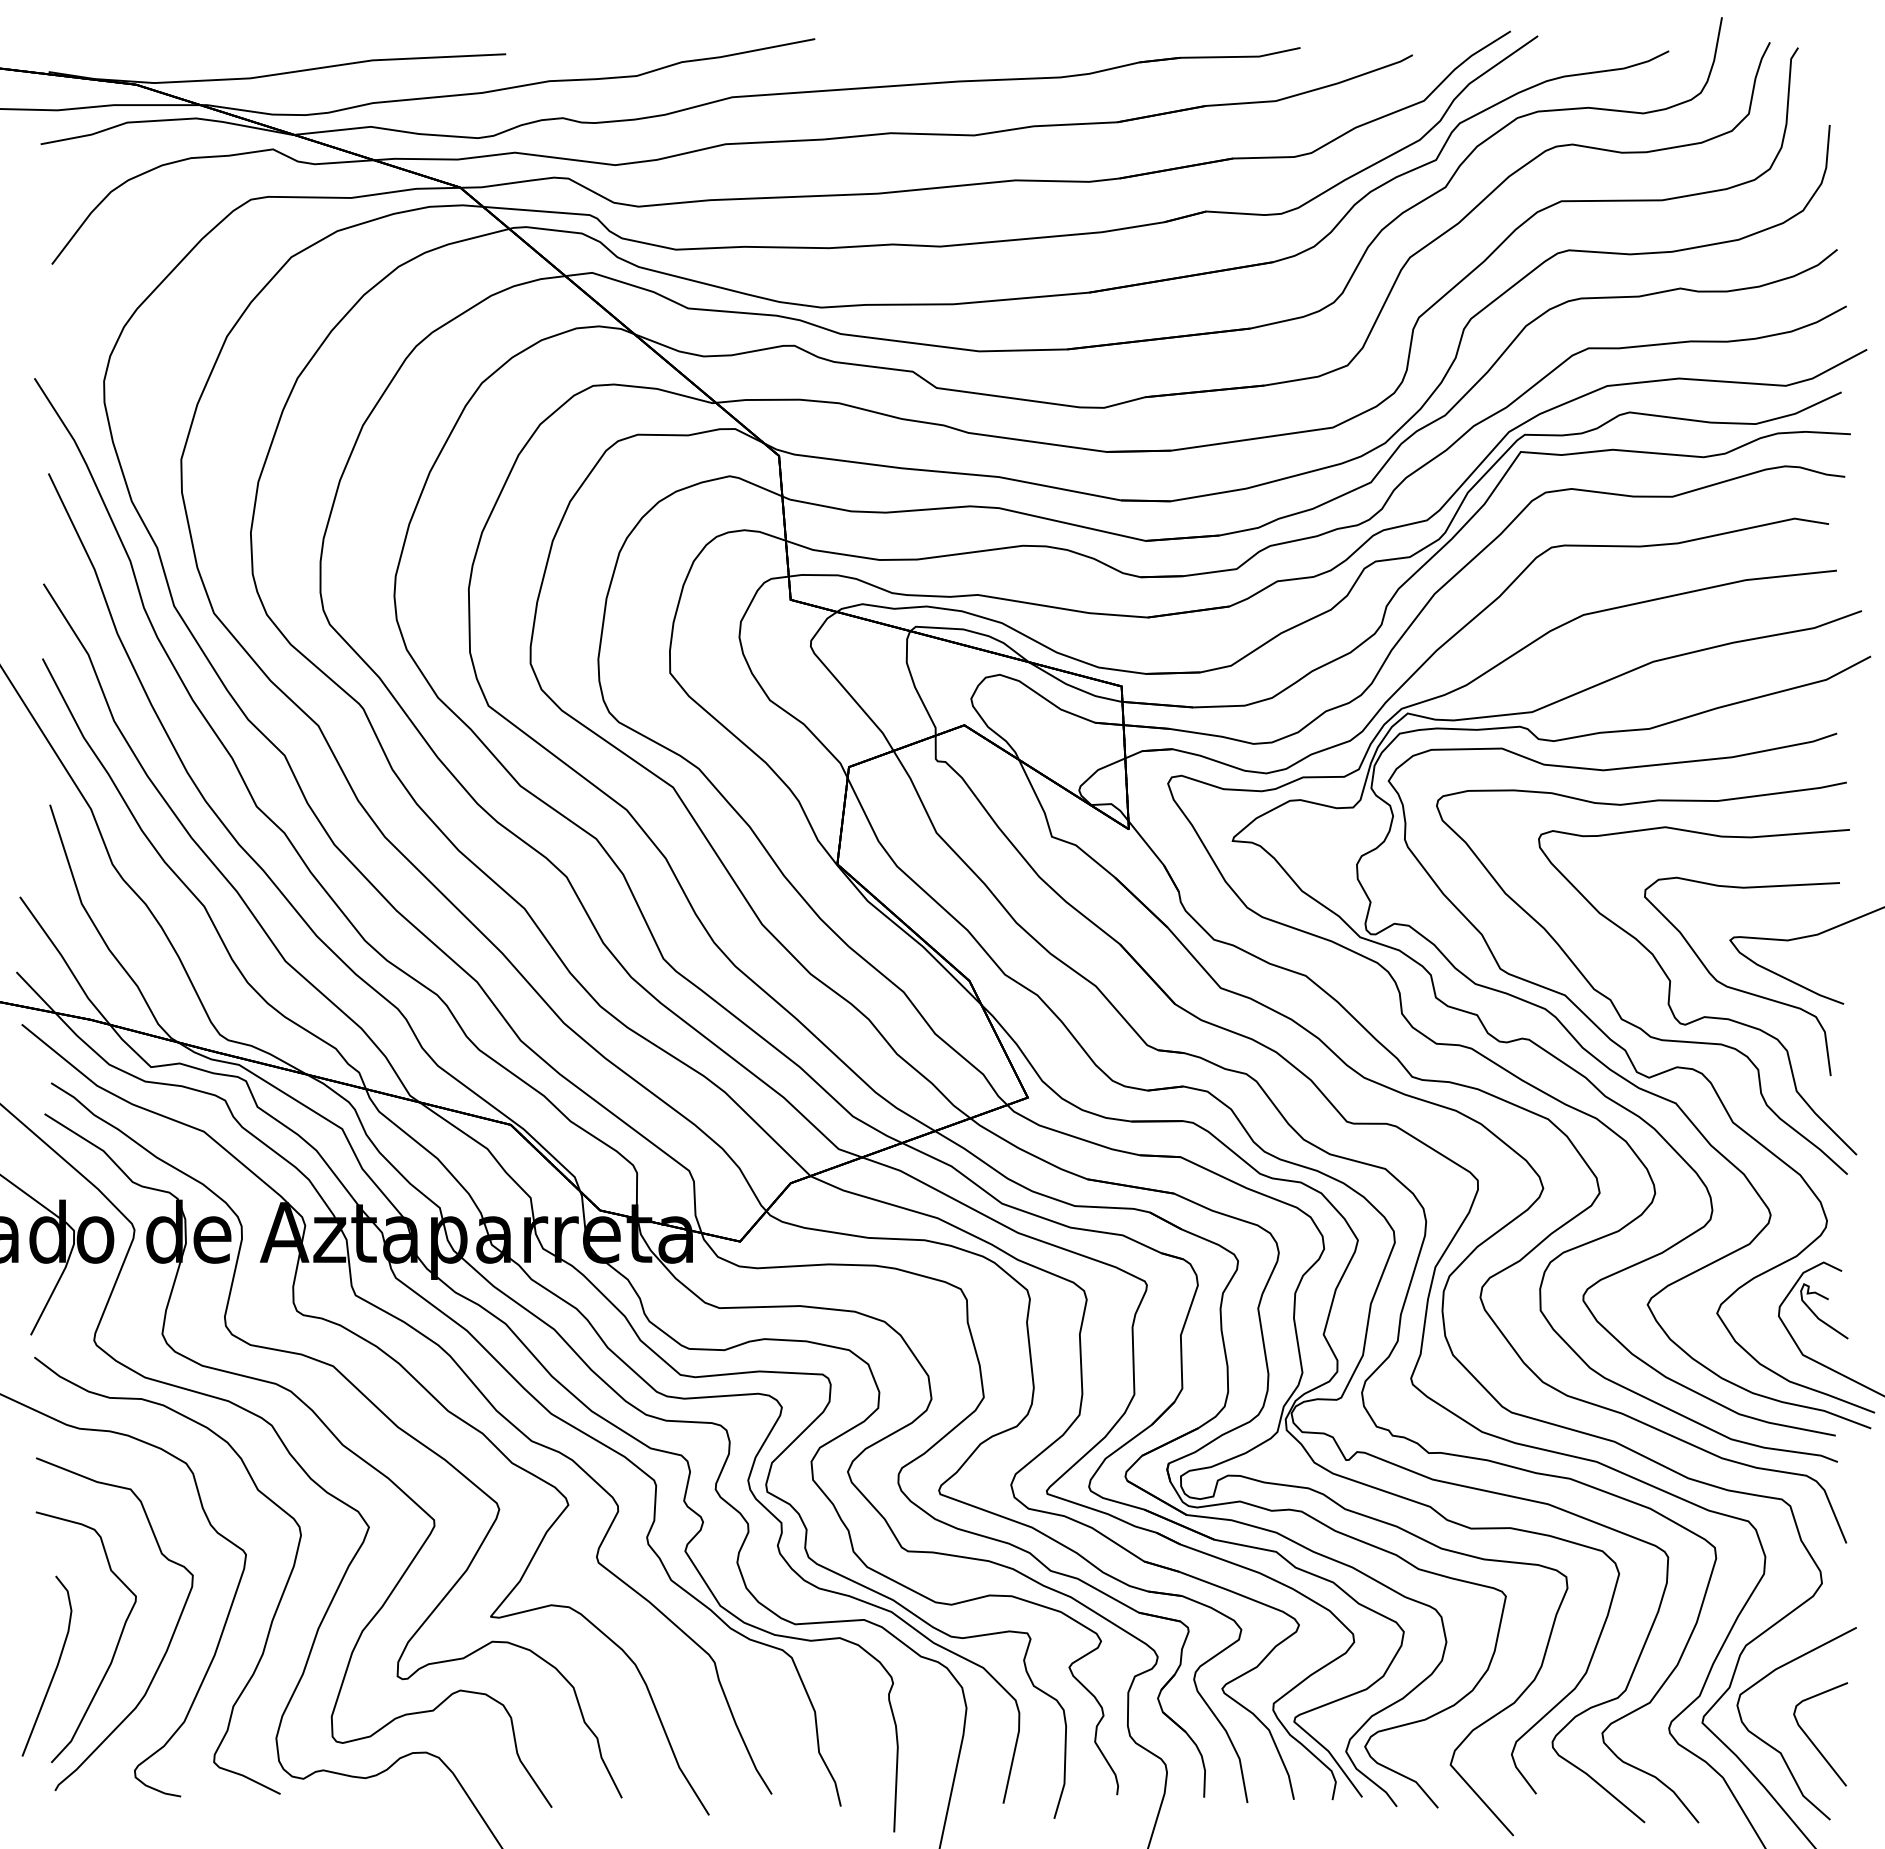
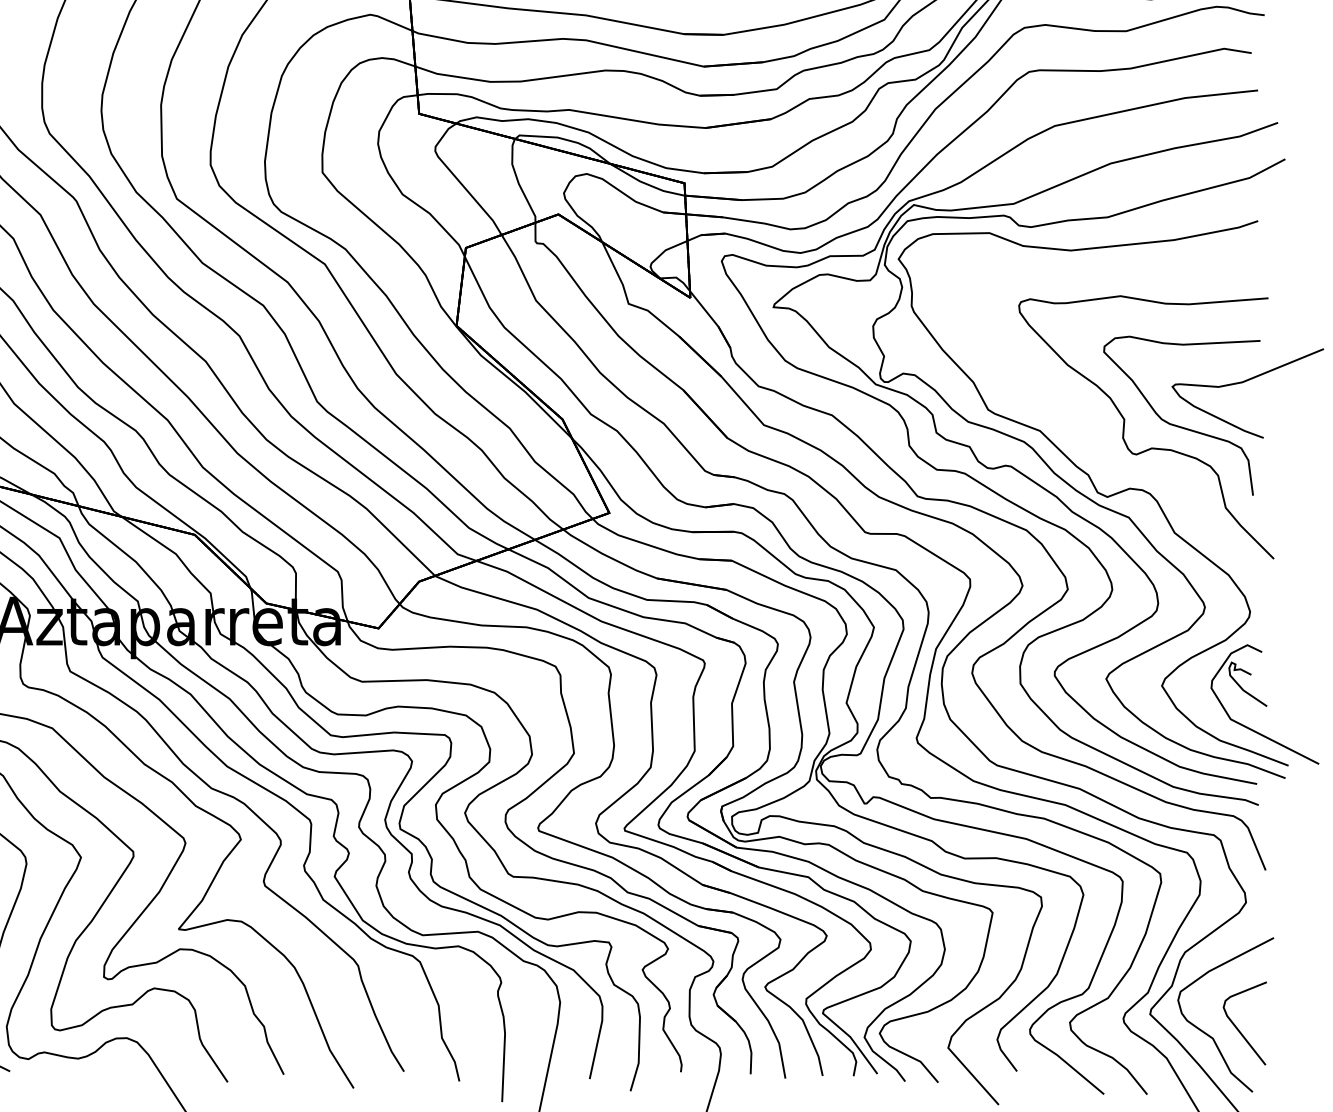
curve: (1611, 999) -> (1077, 434), removed

